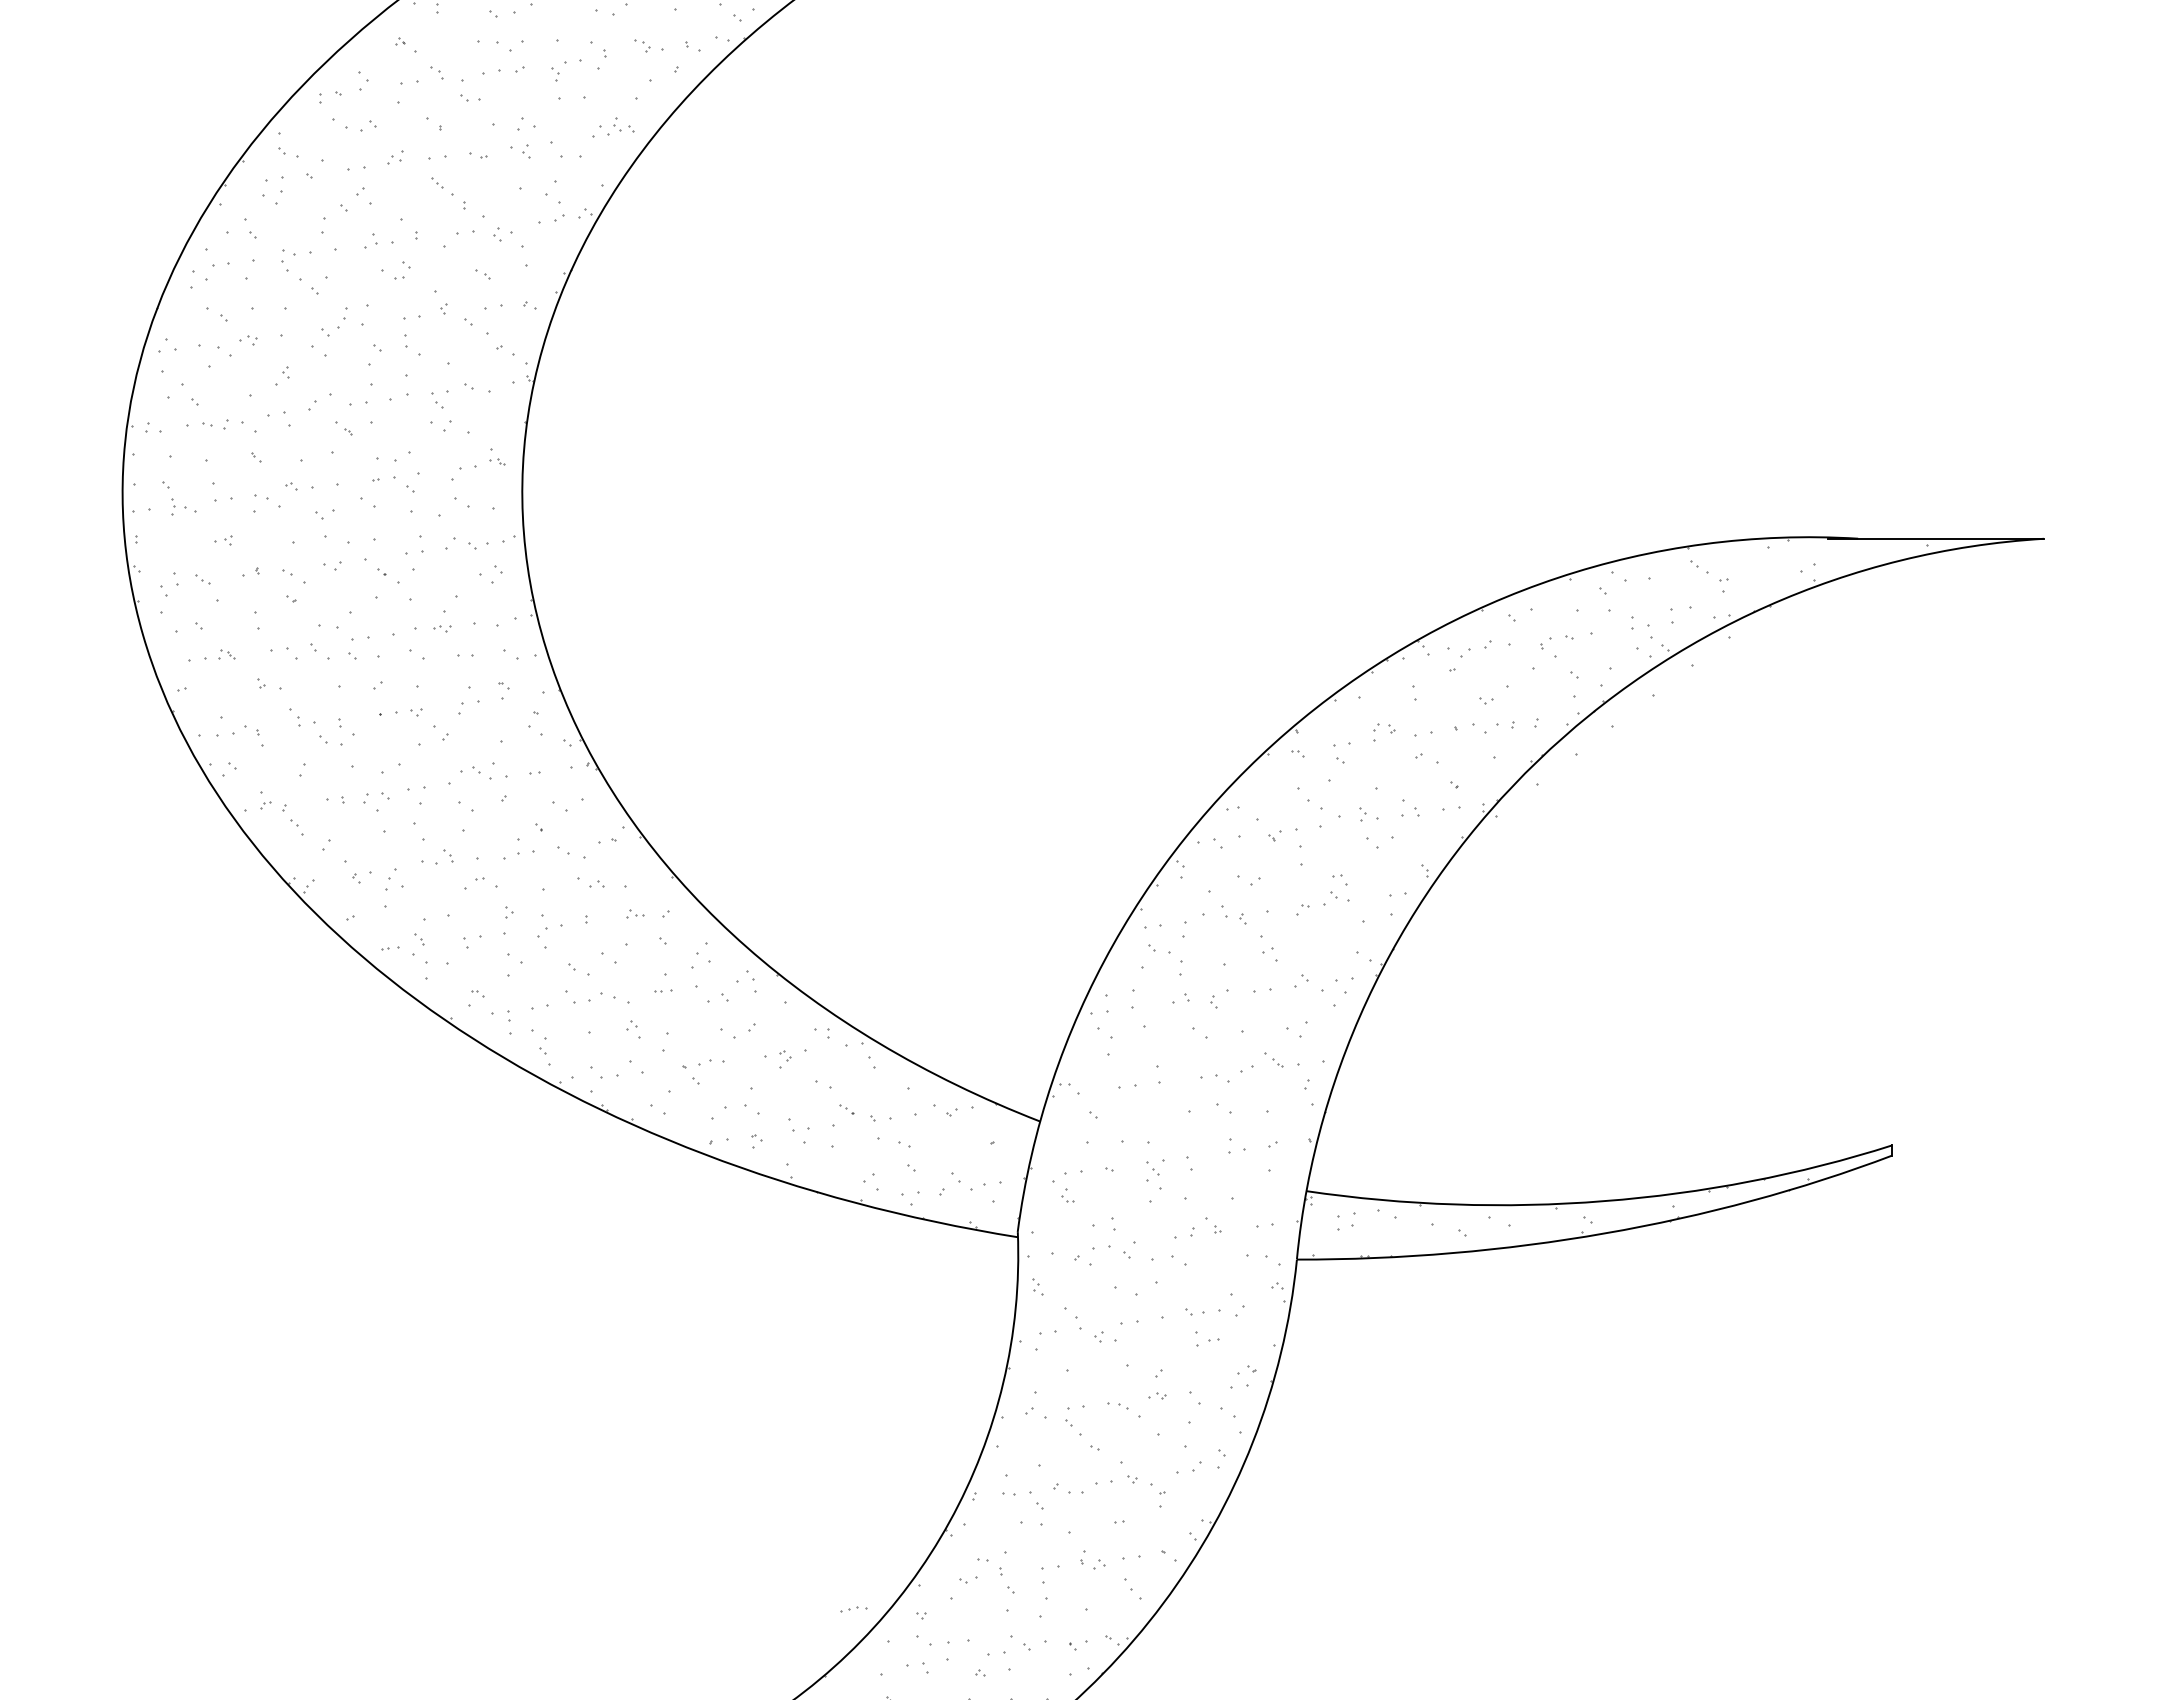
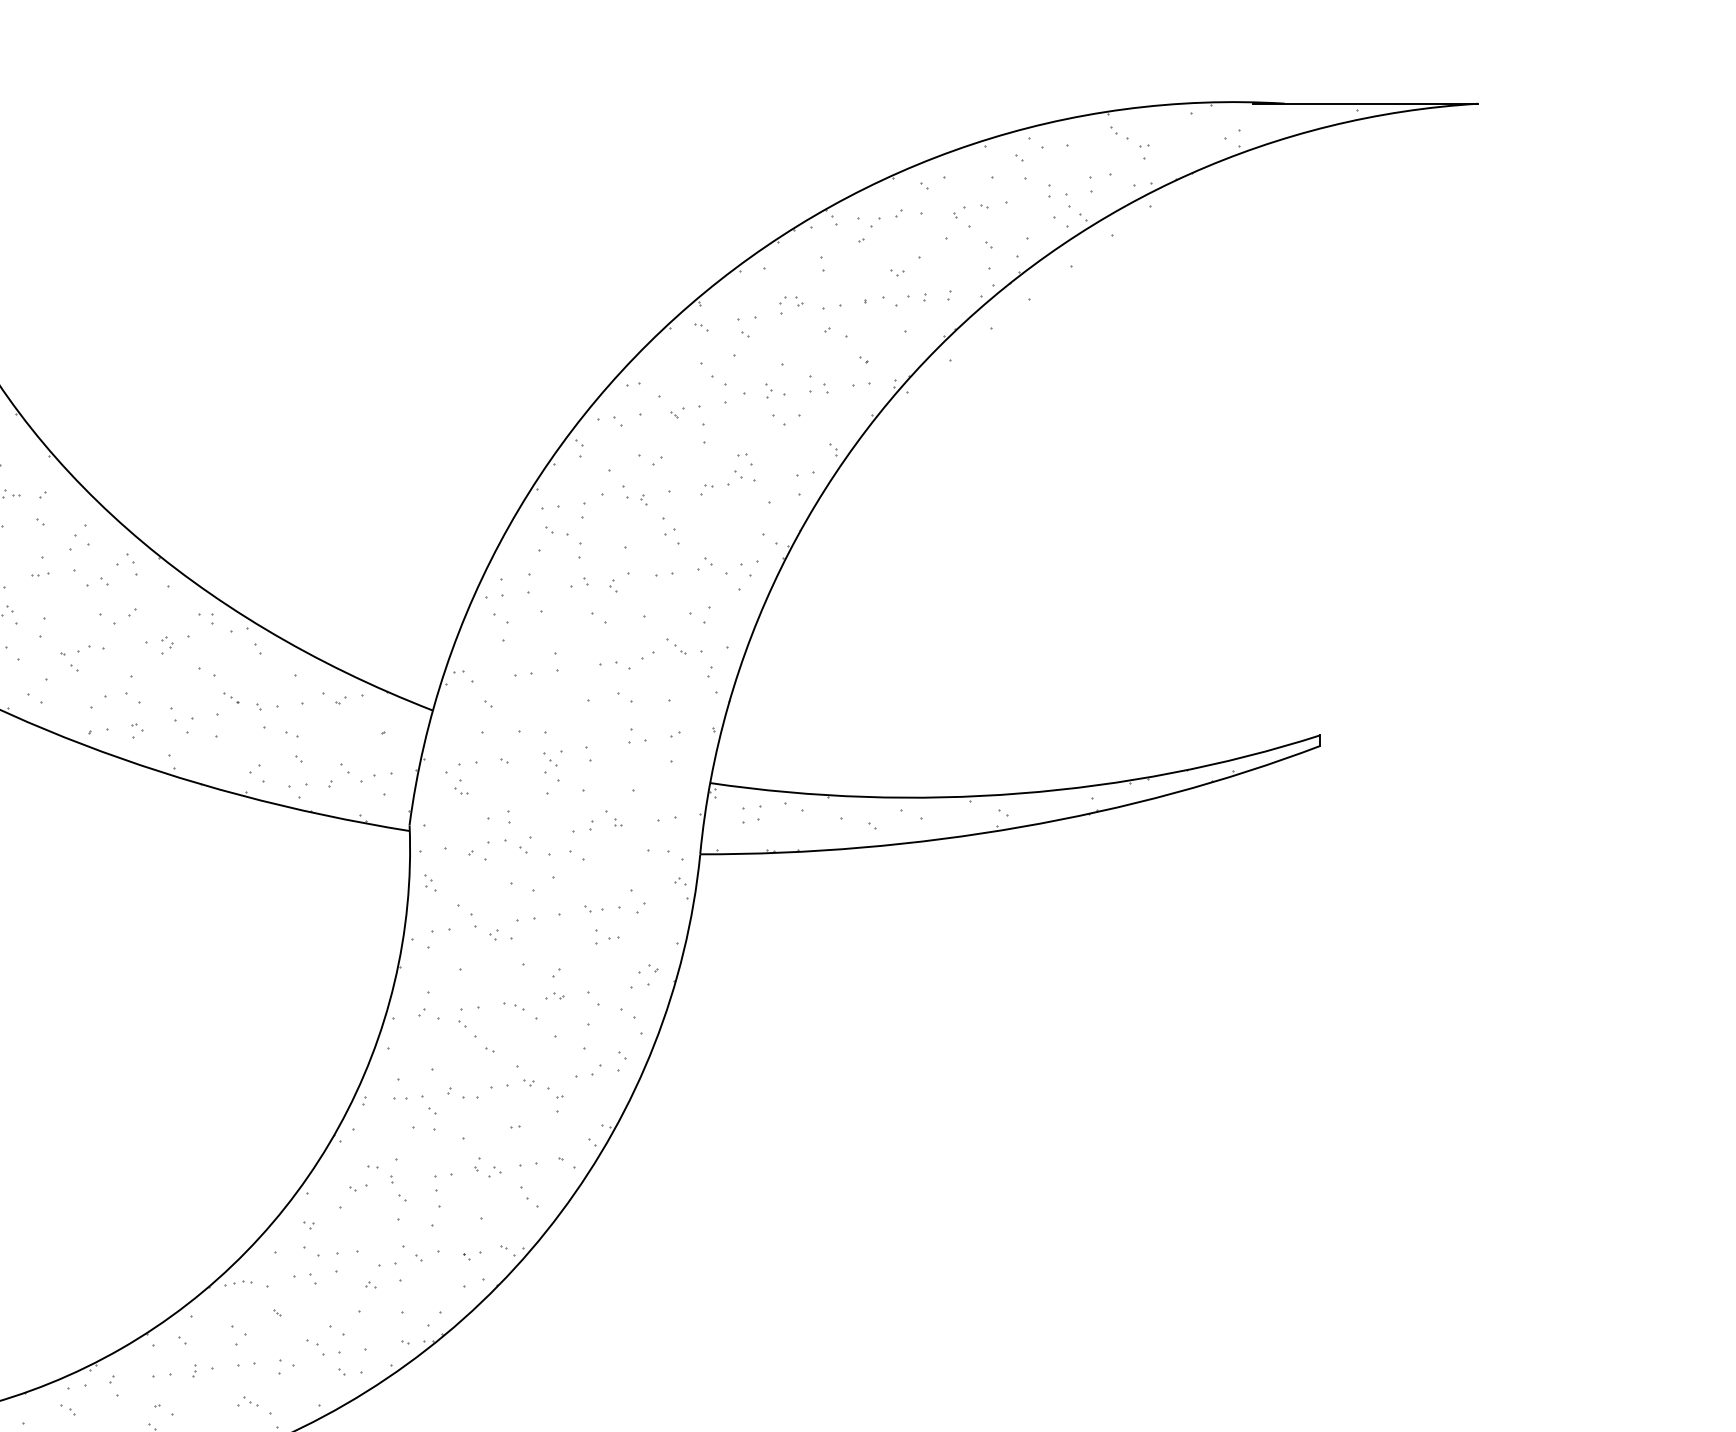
part: (853, 1609) -> (238, 1283), moved

